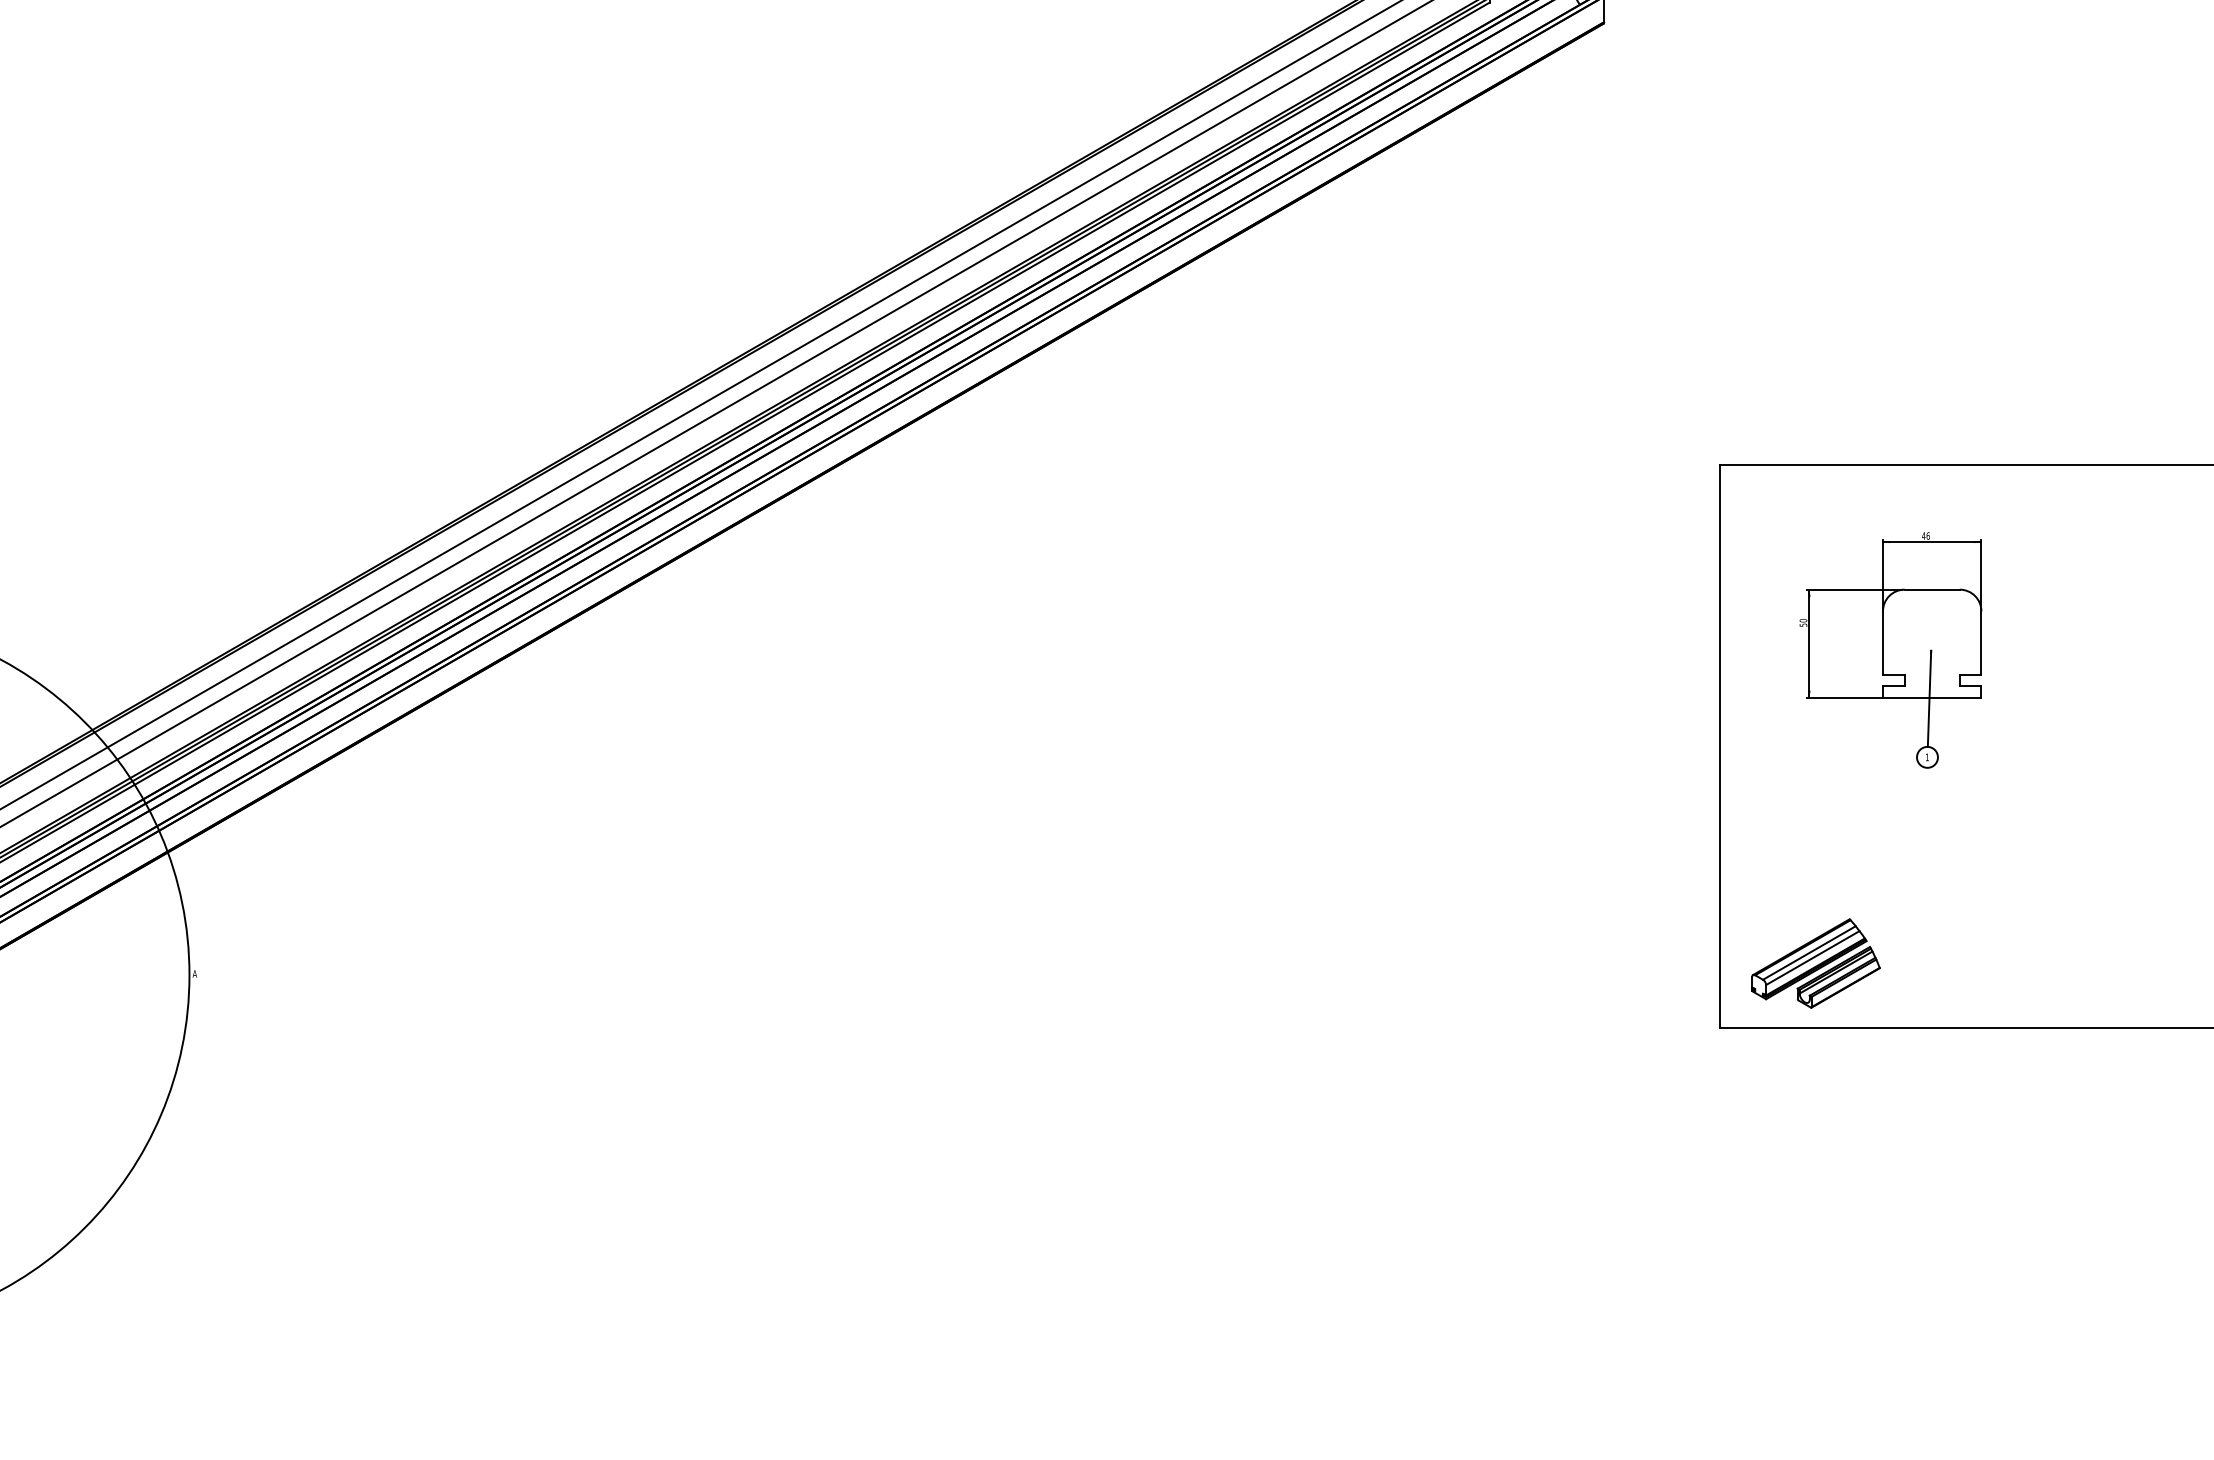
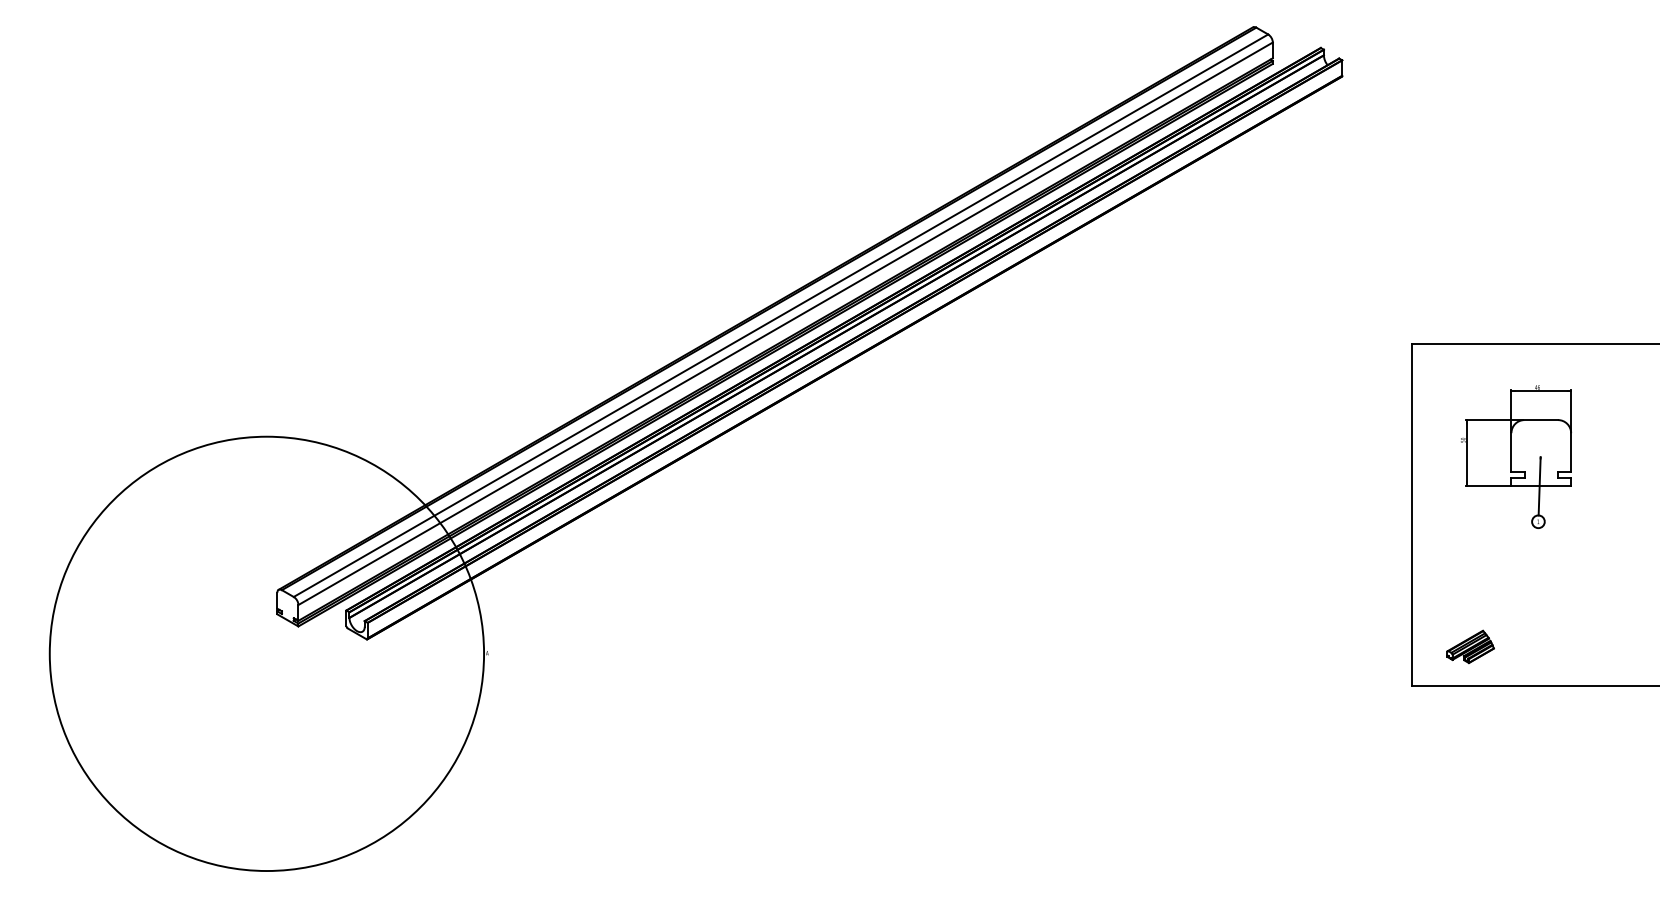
part: (1815, 962) -> (1470, 646), size x0.6

